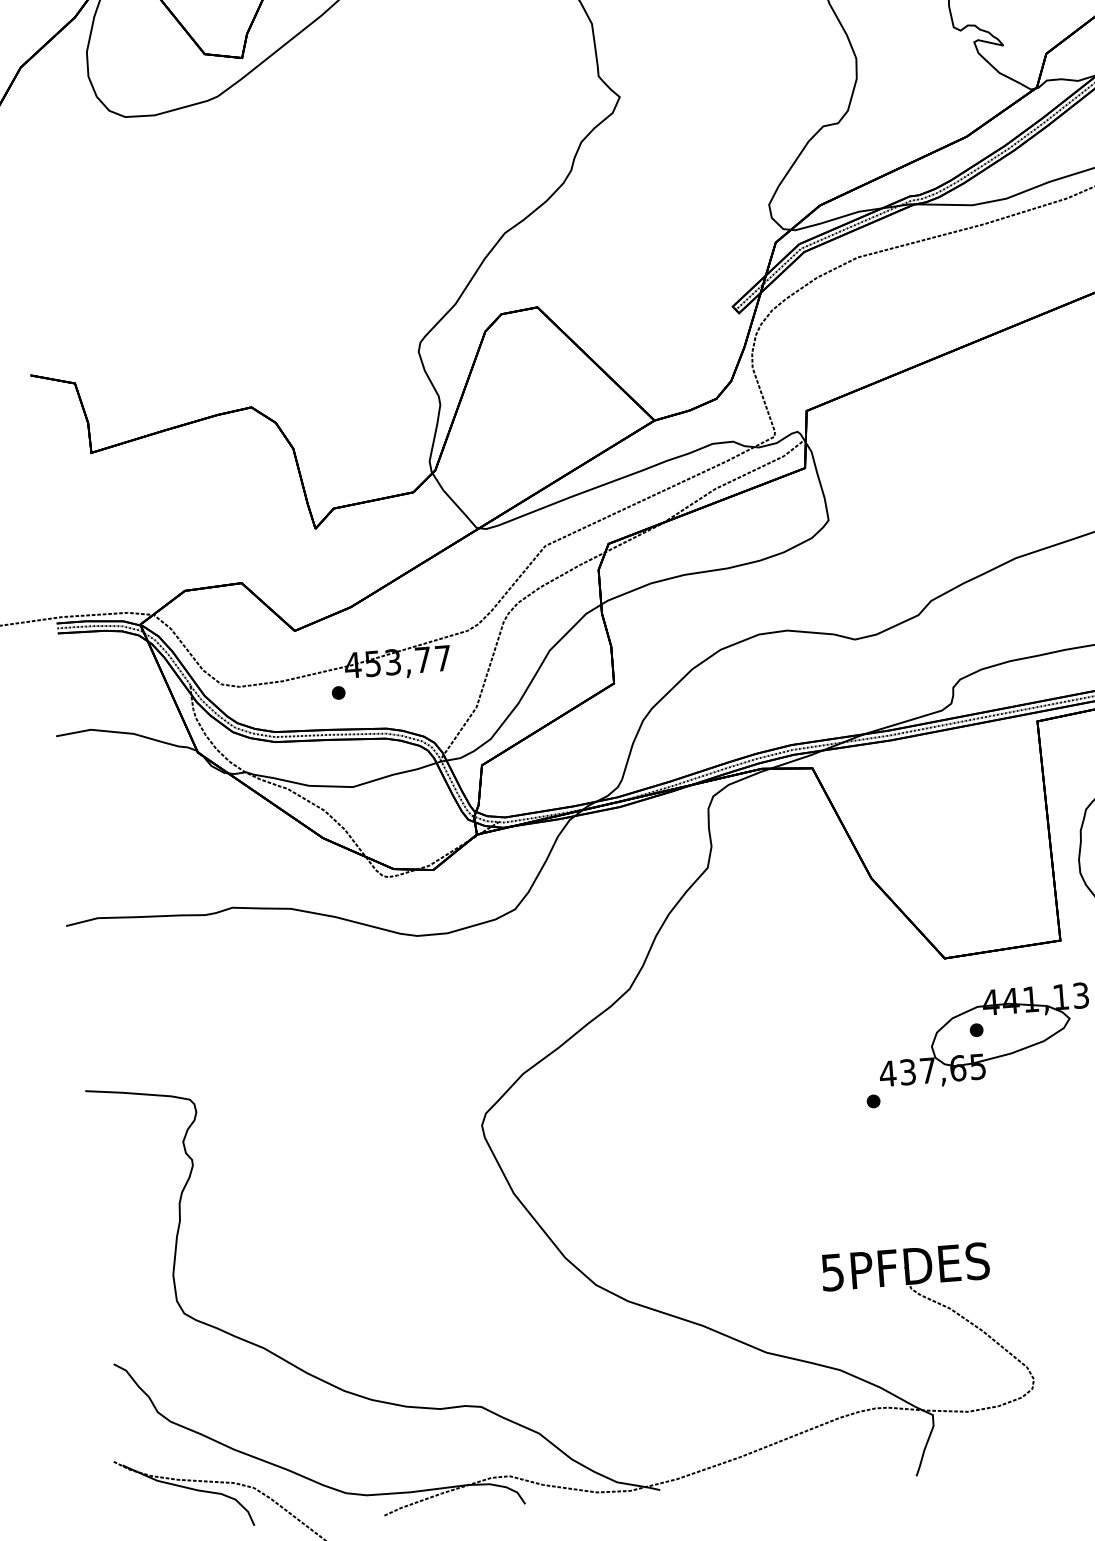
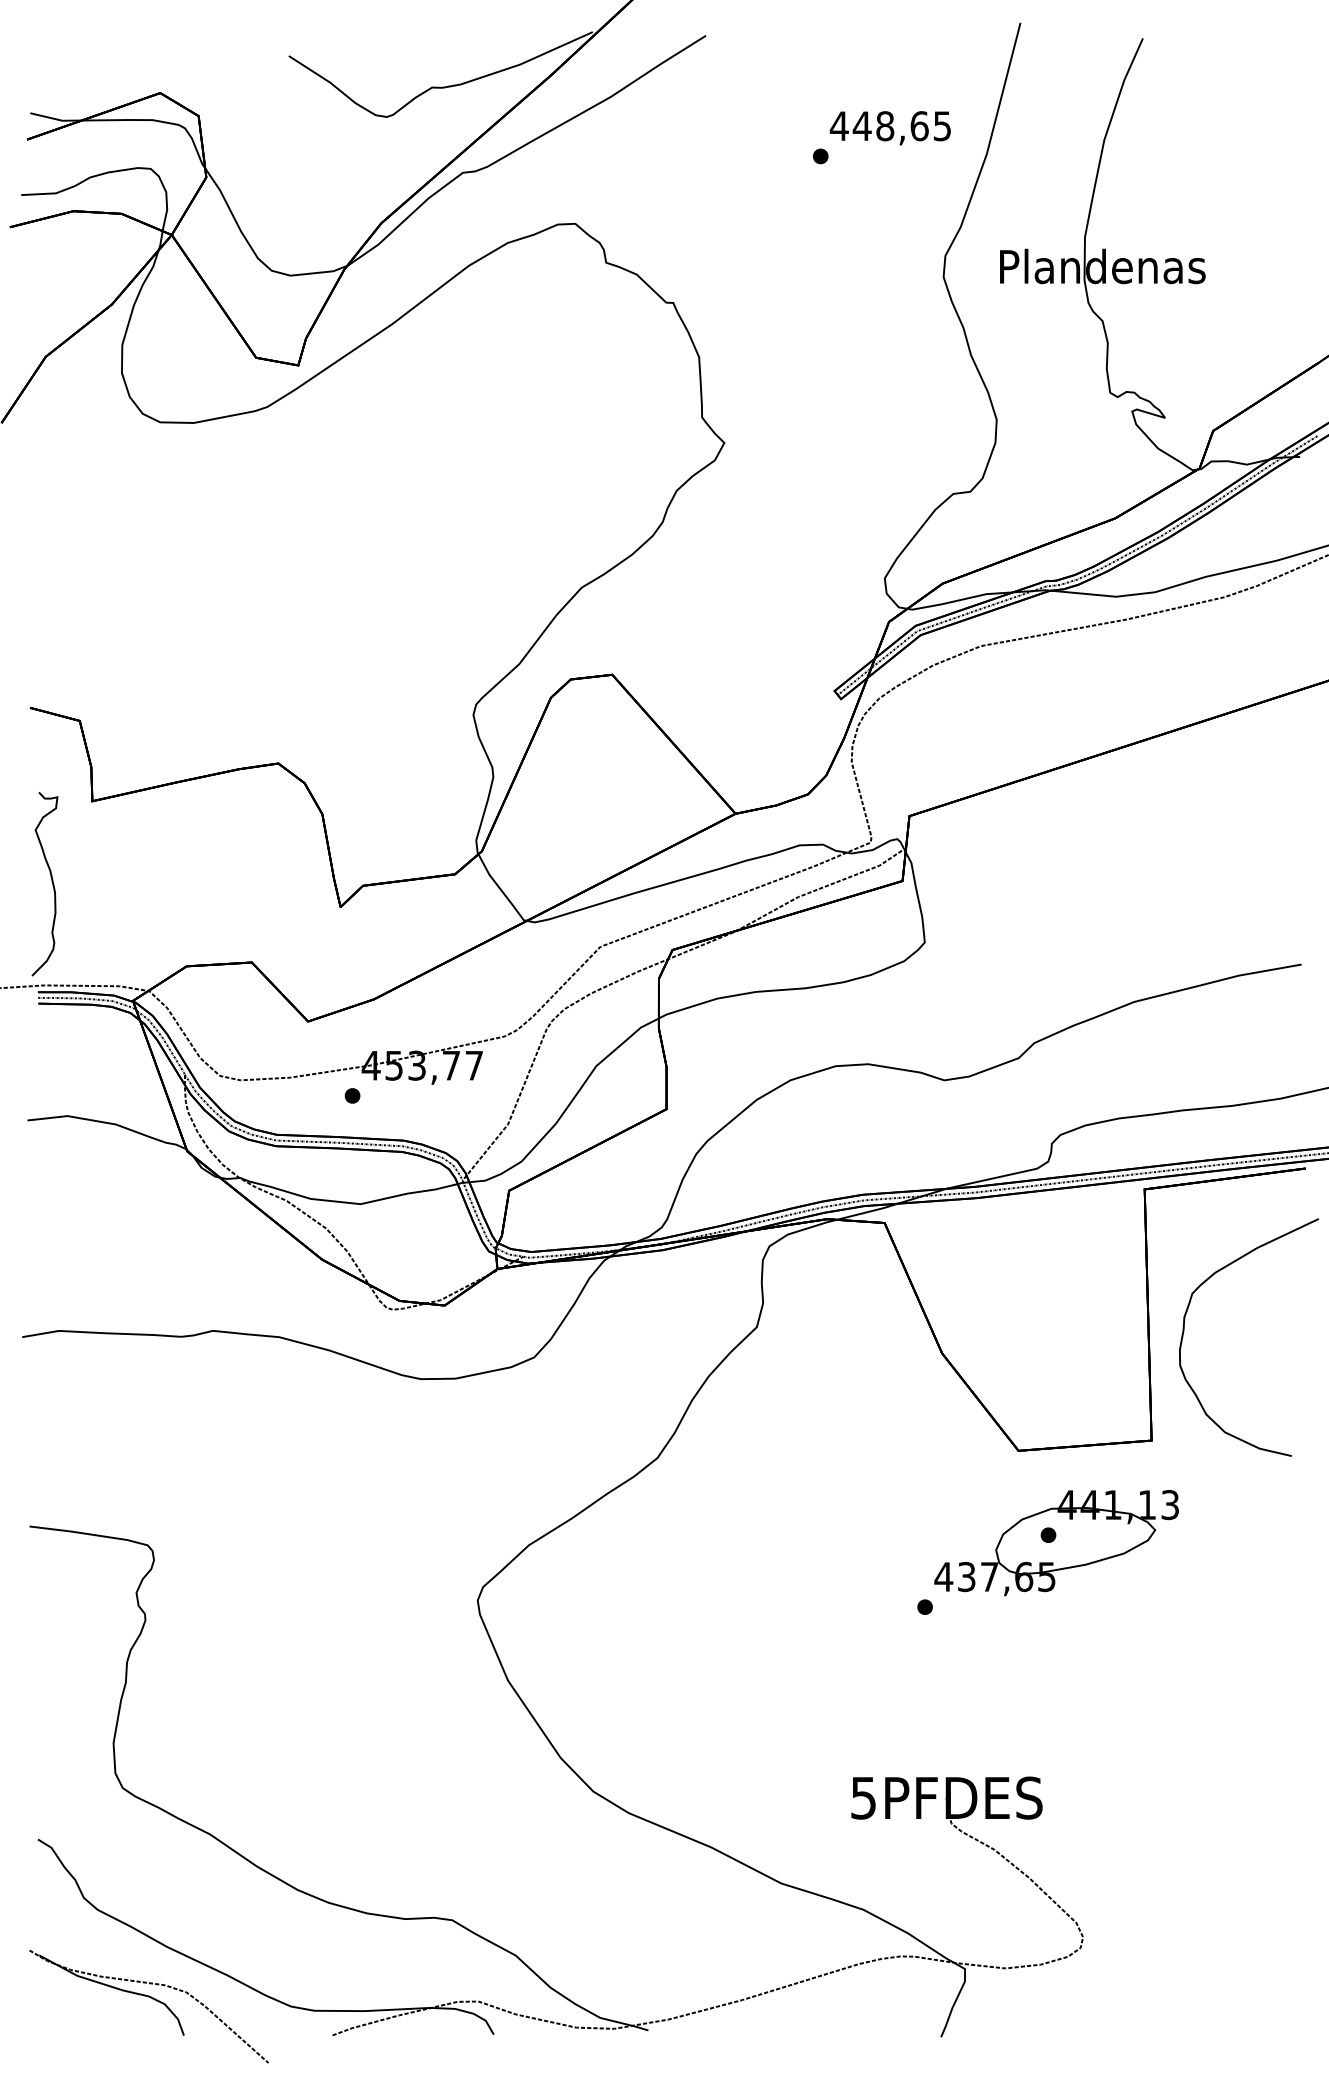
curve: (61, 525) -> (51, 881), added

